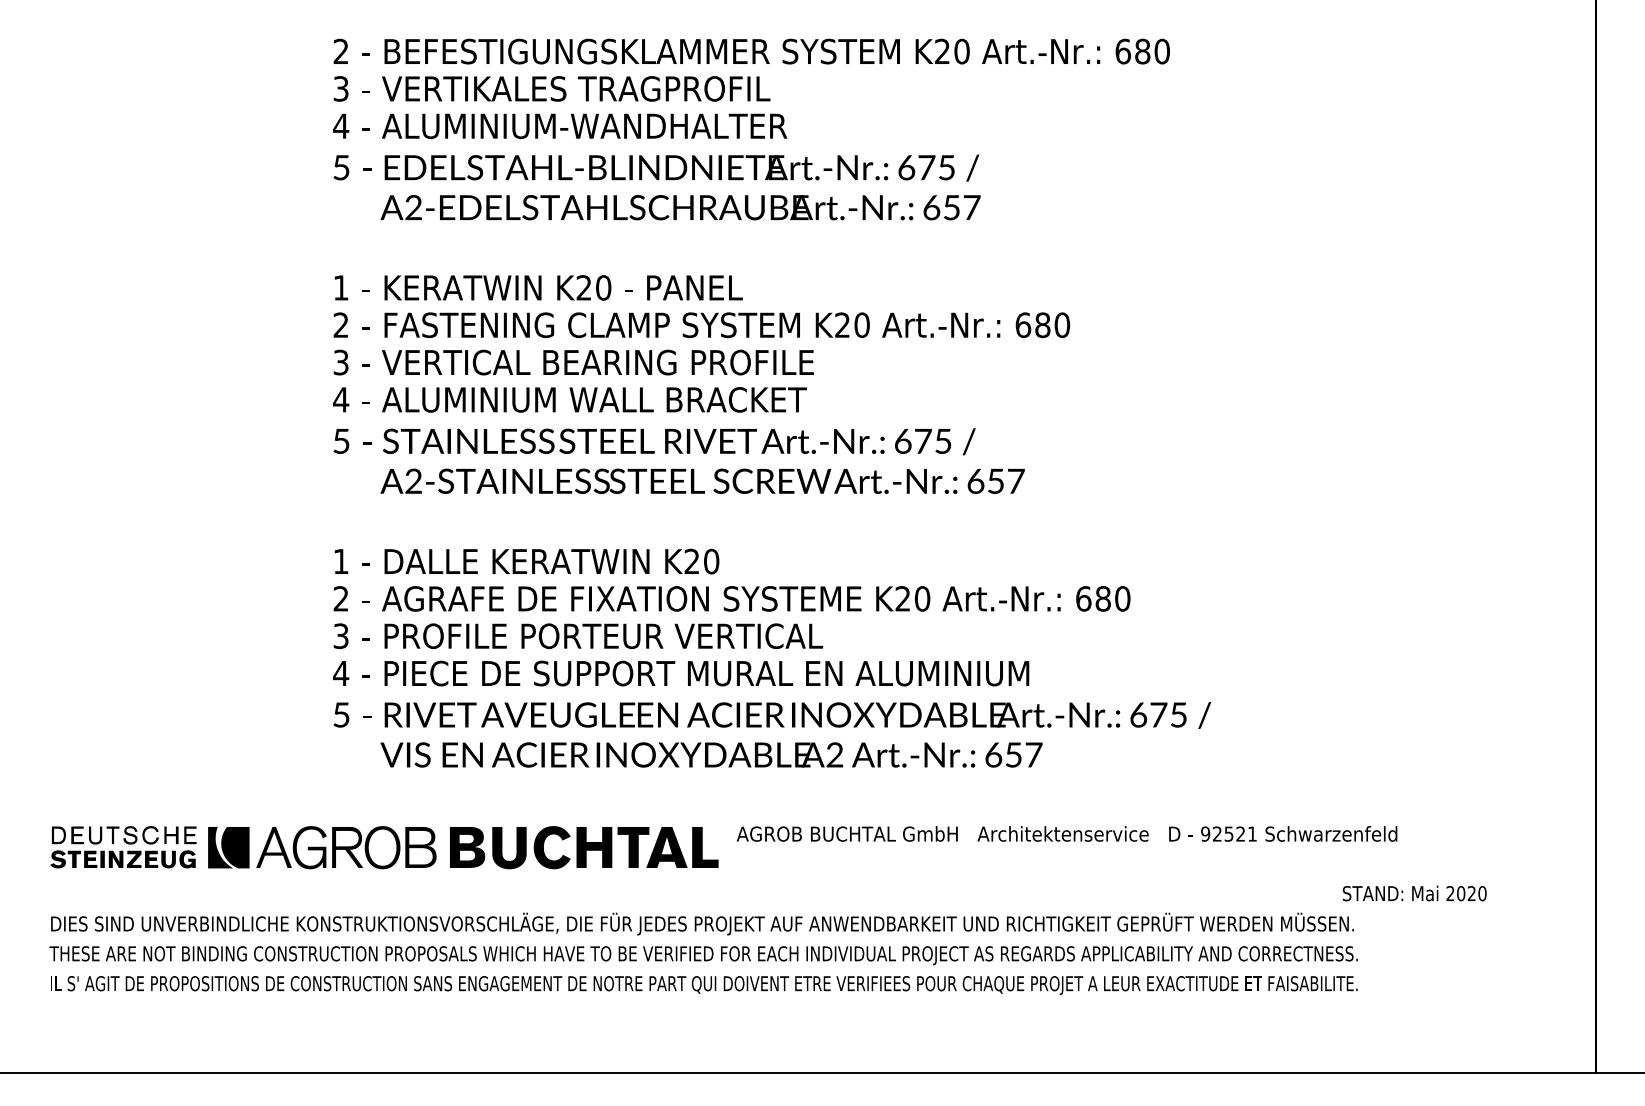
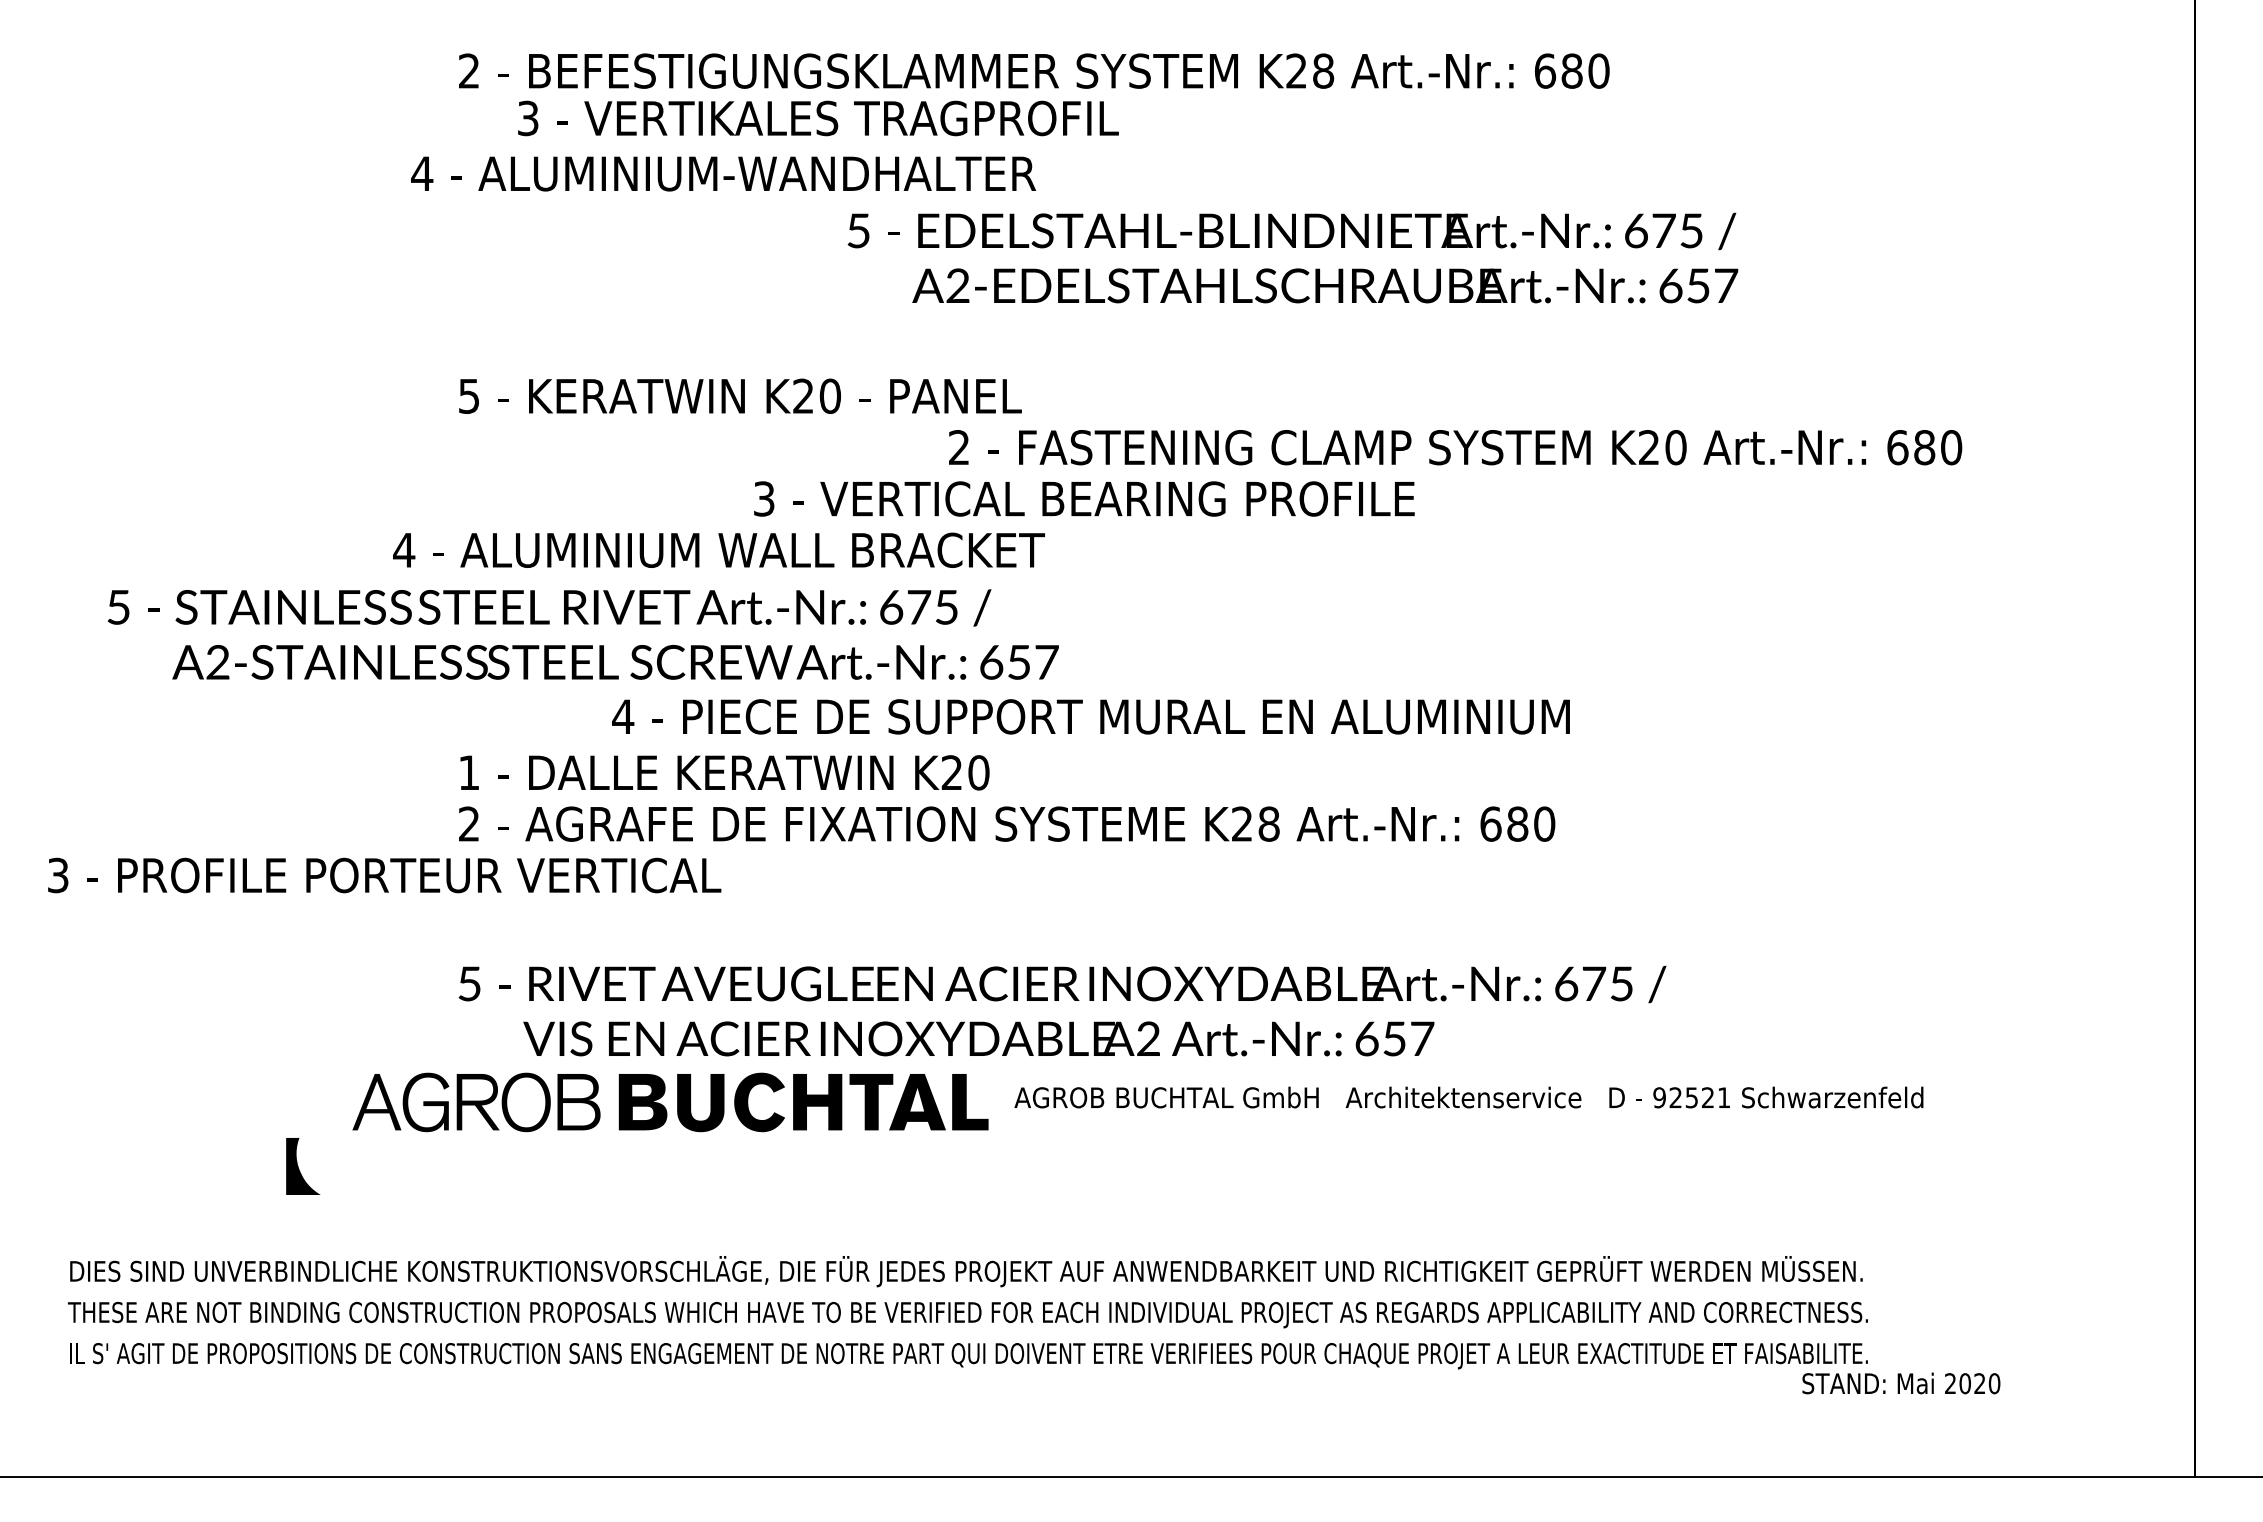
text: (962, 51) -> (1323, 70), K20 -> K28
text: (552, 88) -> (818, 118), moved
text: (560, 126) -> (723, 173), moved
text: (656, 187) -> (1292, 257), moved
text: (340, 288) -> (468, 396), 1 -> 5
text: (701, 325) -> (1455, 447), moved
text: (573, 362) -> (1084, 498), moved
text: (569, 399) -> (718, 549), moved
text: (678, 461) -> (582, 634), moved
text: (922, 598) -> (1268, 823), K20 -> K28
text: (578, 636) -> (384, 875), moved
text: (680, 673) -> (1090, 716), moved
text: (1066, 833) -> (1468, 1097), moved
part: (123, 846) -> (169, 1165), removed
fill: (235, 847) -> (323, 1166), removed
part: (492, 847) -> (677, 1102), moved
text: (1414, 893) -> (1901, 1383), moved

